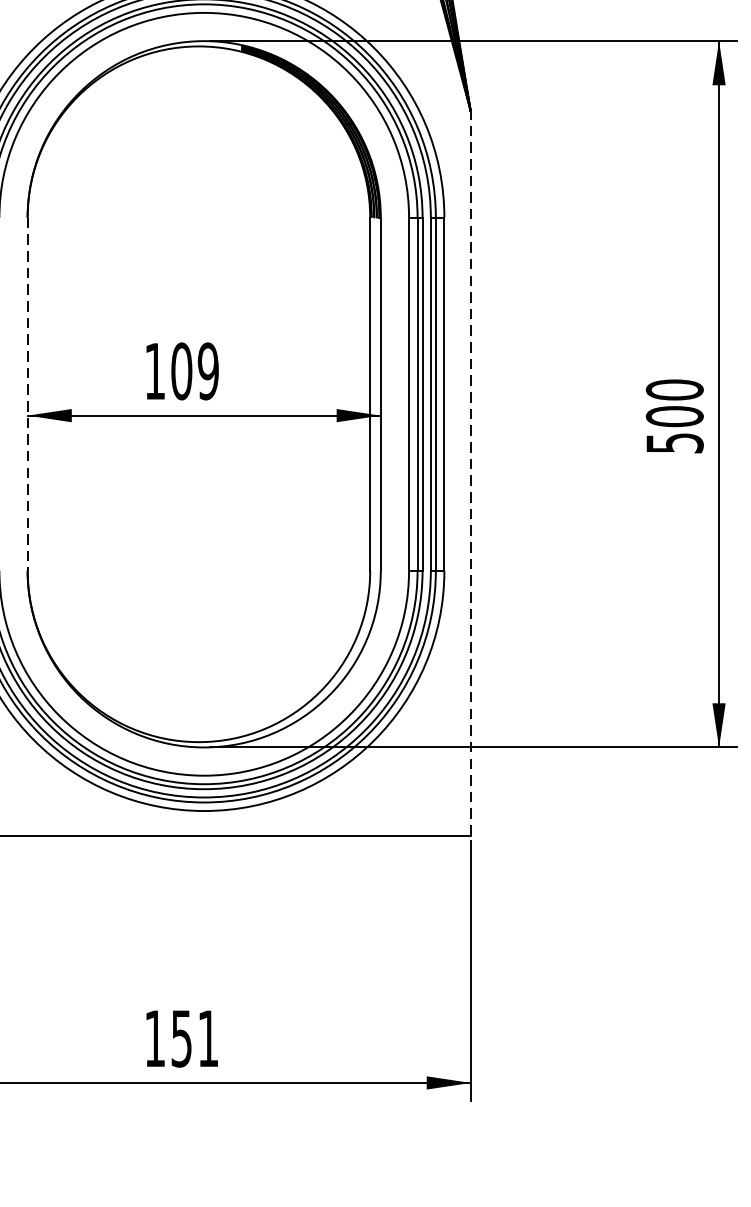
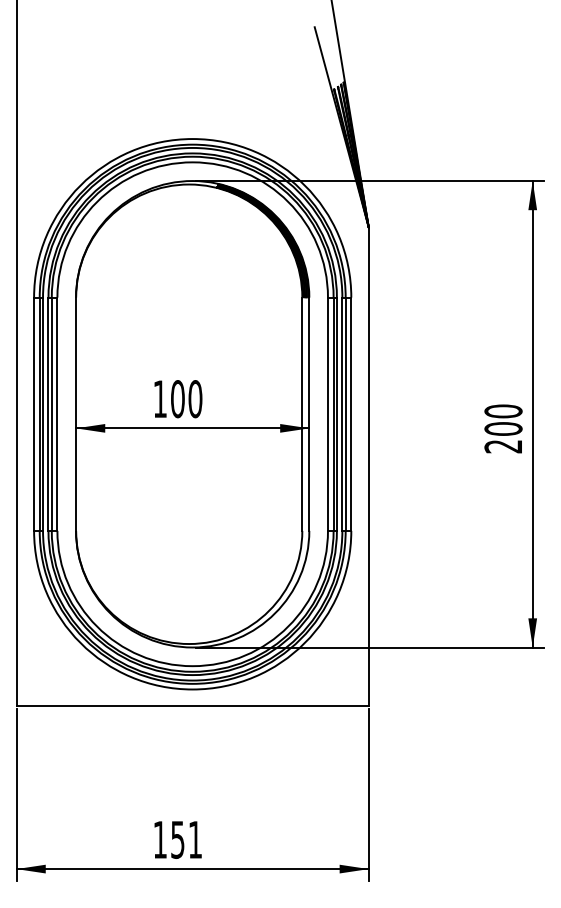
text: (208, 371) -> (195, 399), 109 -> 100
line: (28, 394) -> (76, 414), dashed -> solid
text: (674, 443) -> (503, 446), 500 -> 200
line: (470, 473) -> (368, 466), dashed -> solid

